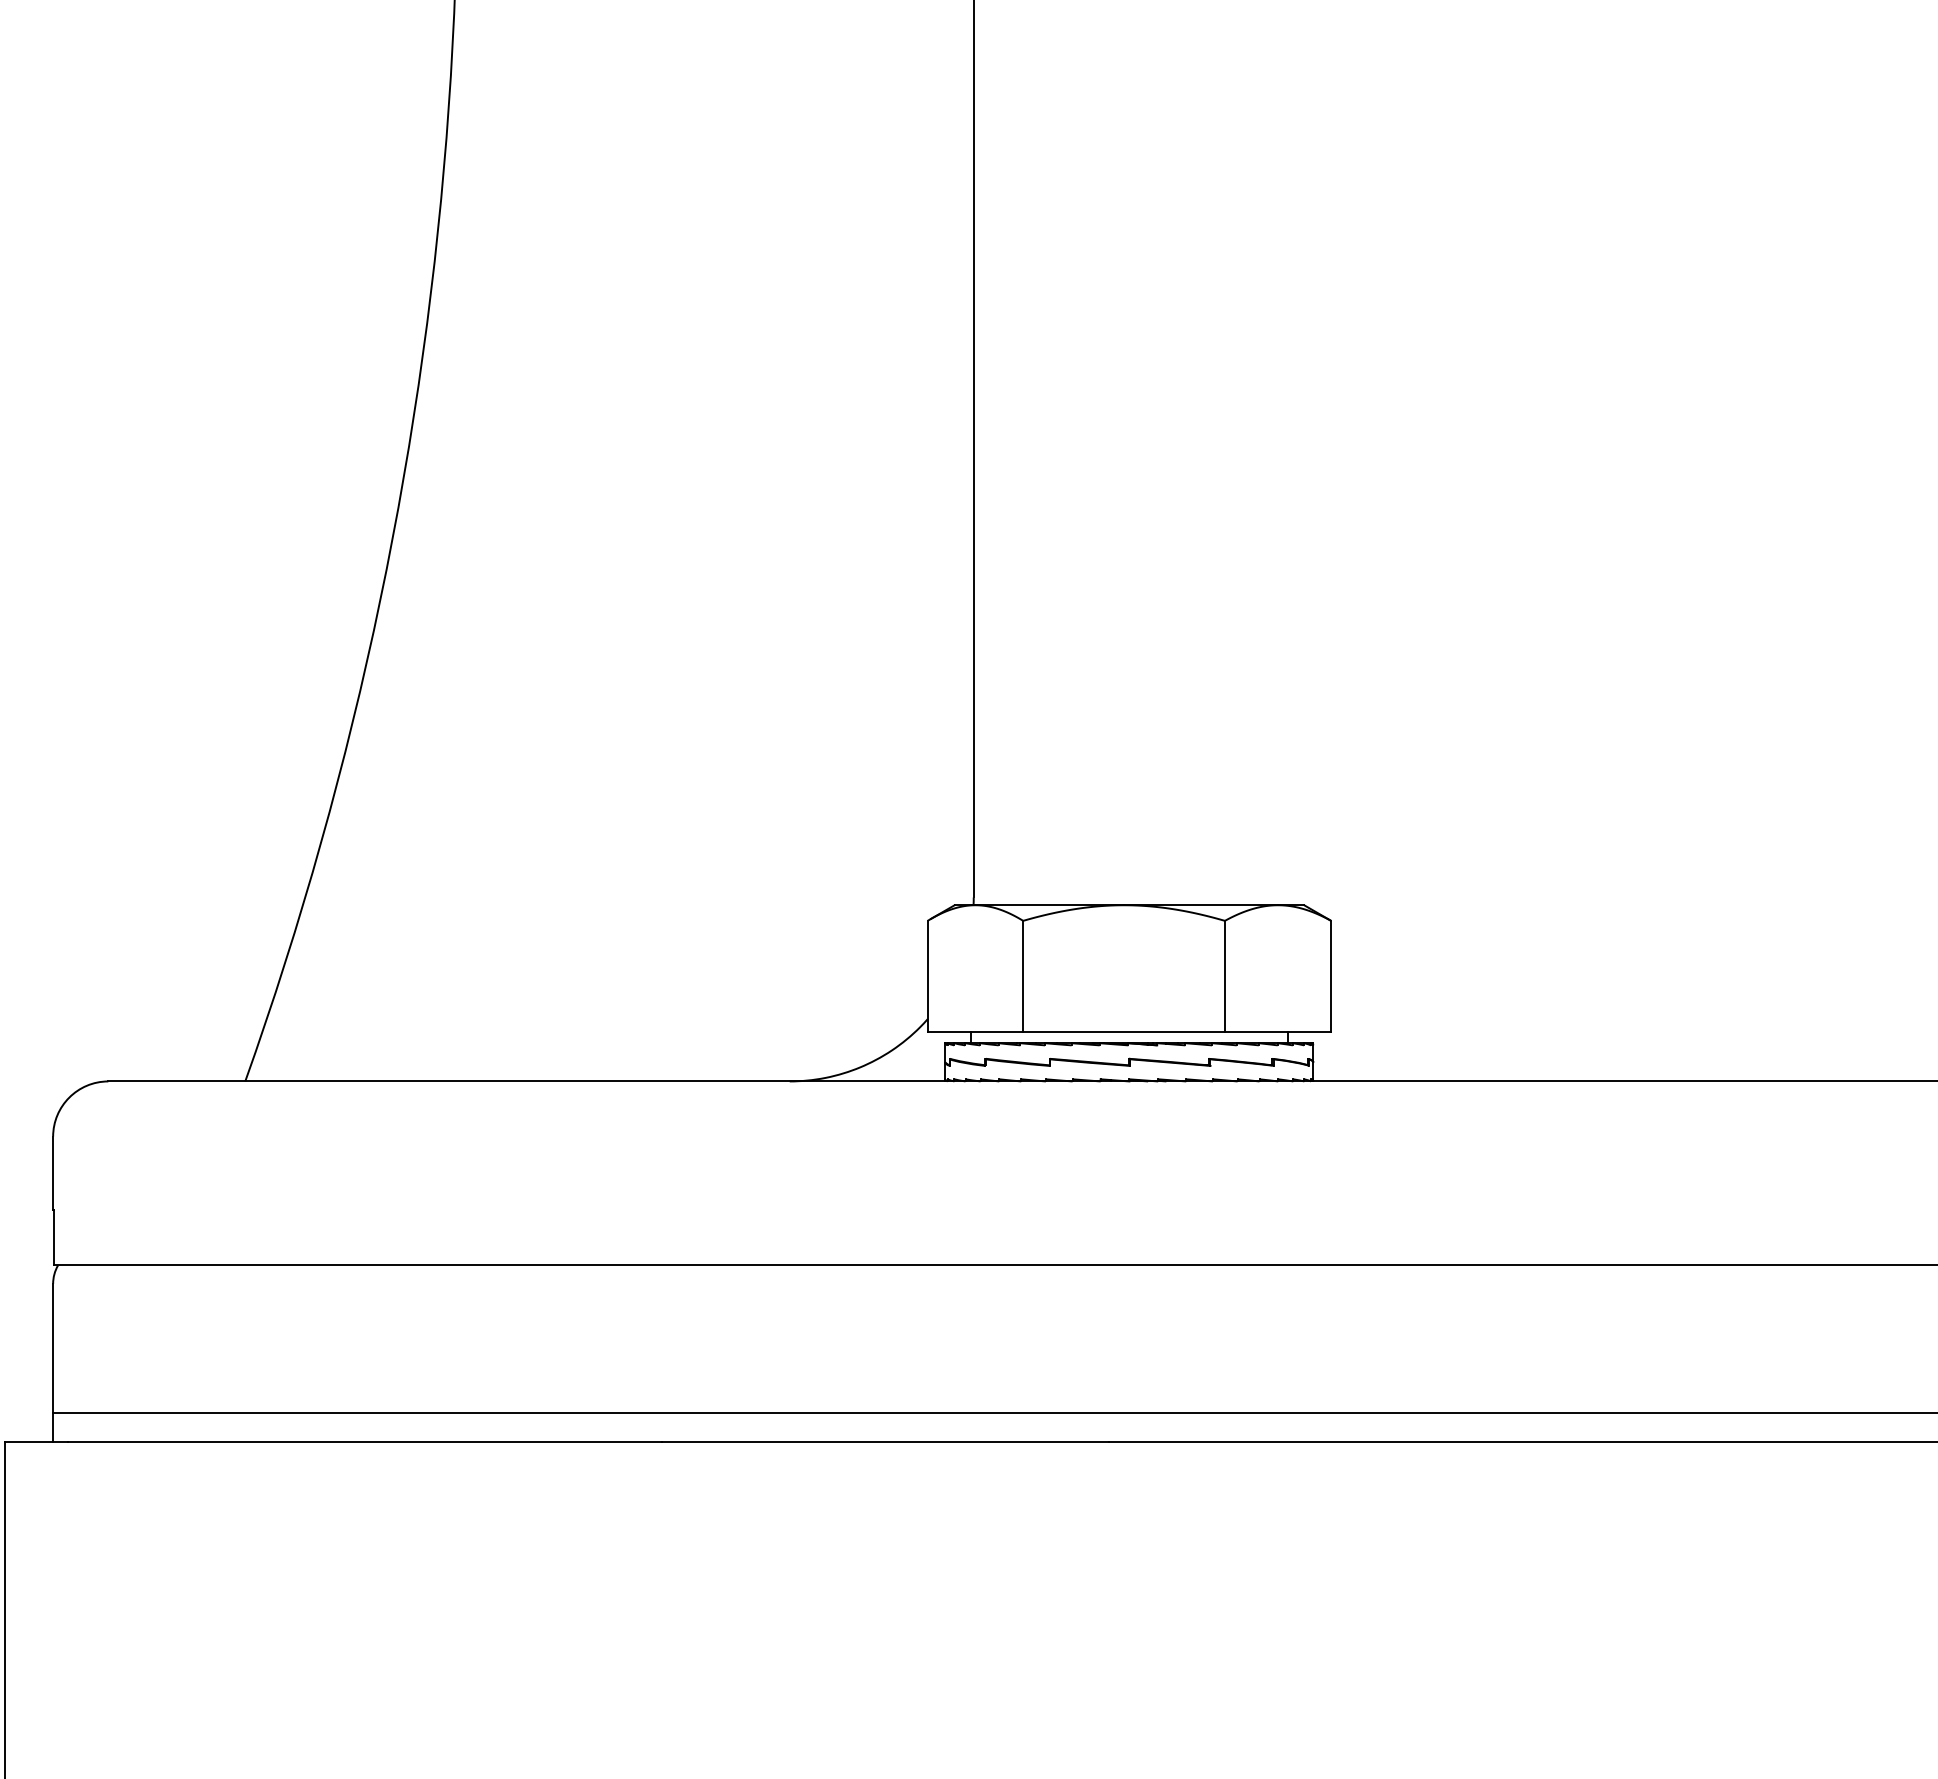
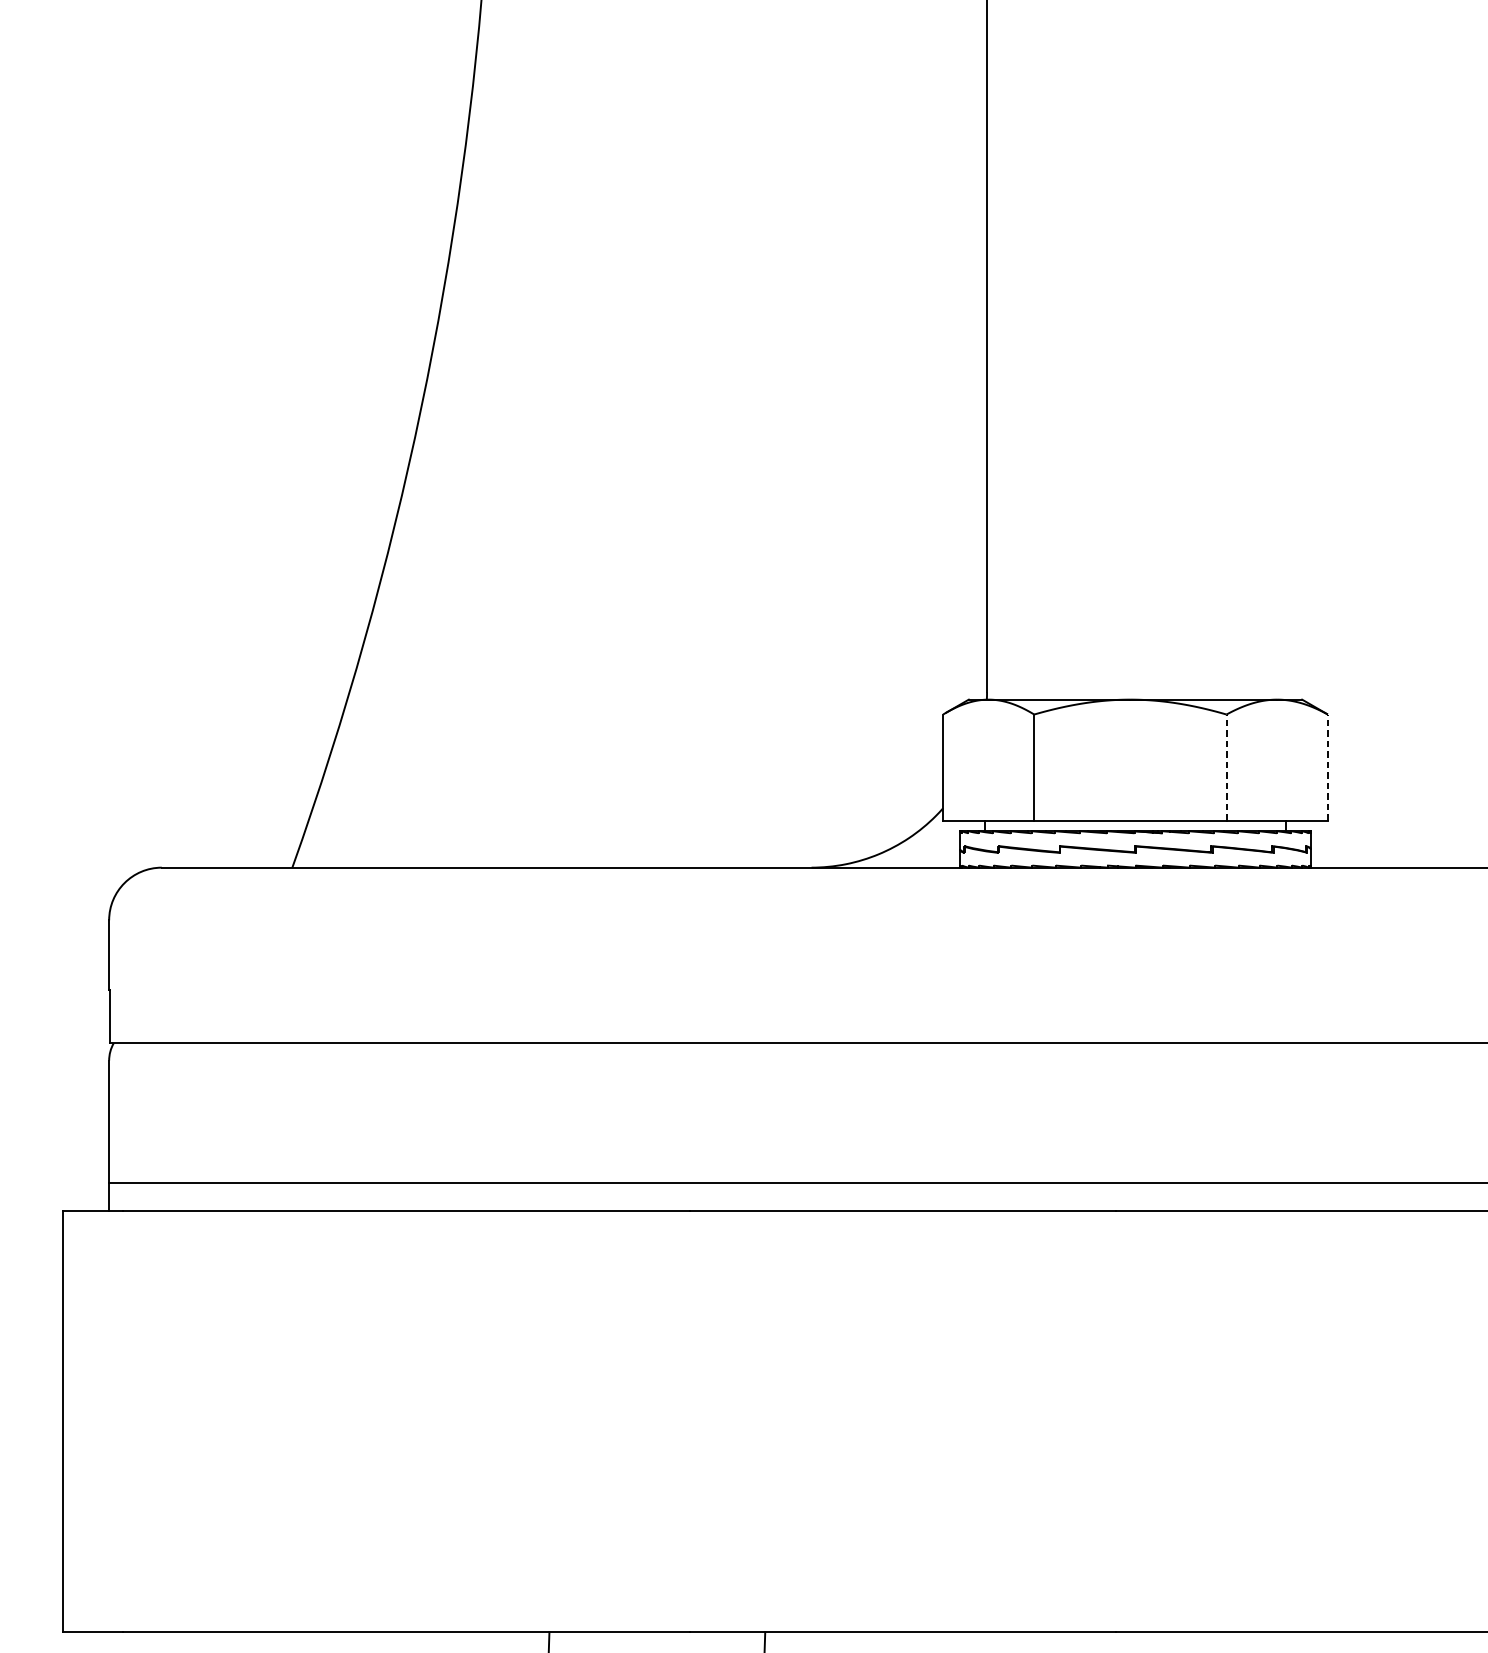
line: (1224, 976) -> (1226, 767), solid -> dashed
line: (1331, 976) -> (1328, 767), solid -> dashed

